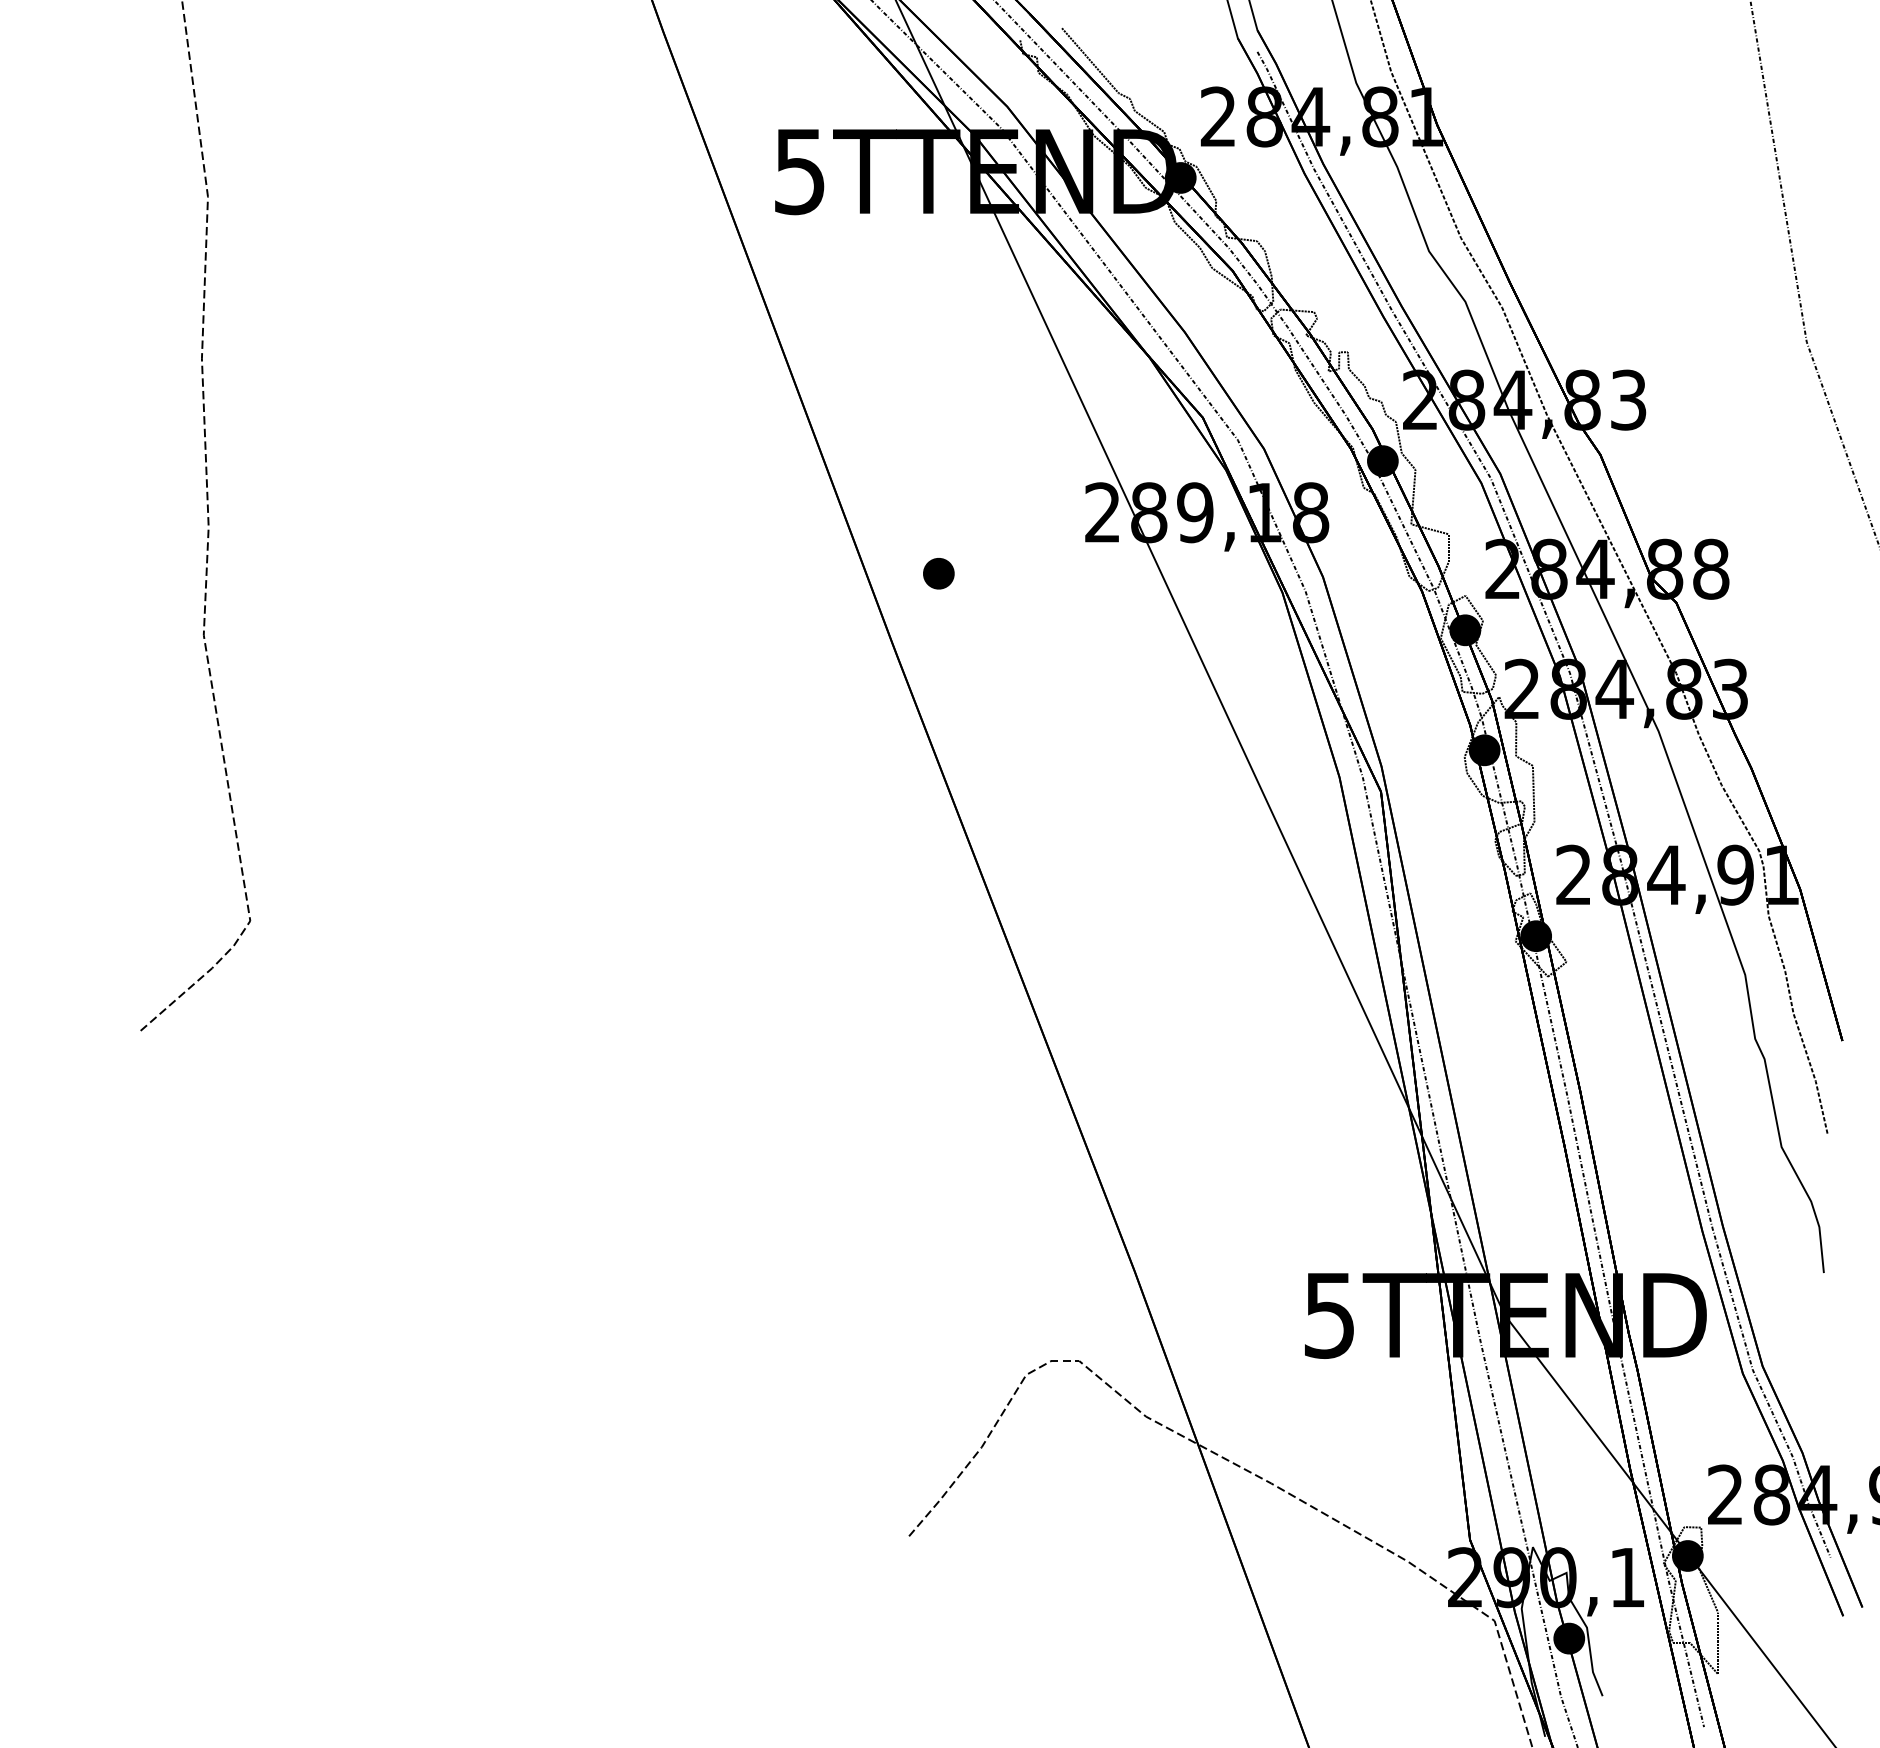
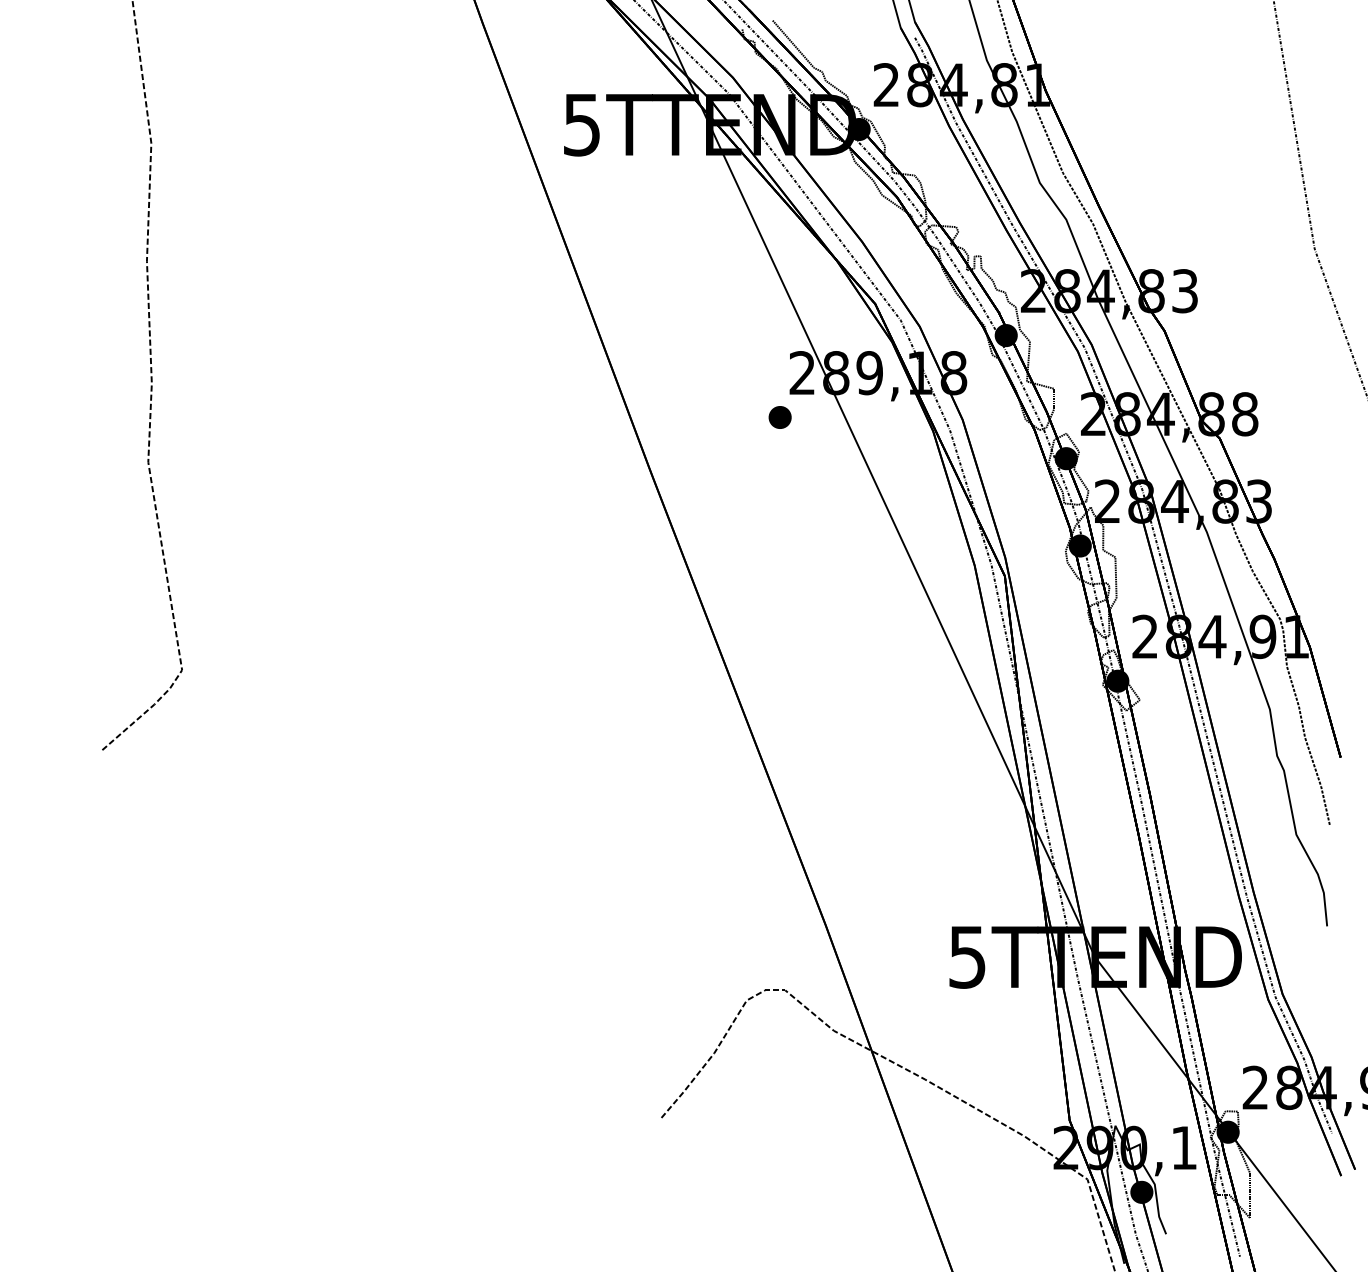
part: (937, 573) -> (779, 417), moved

